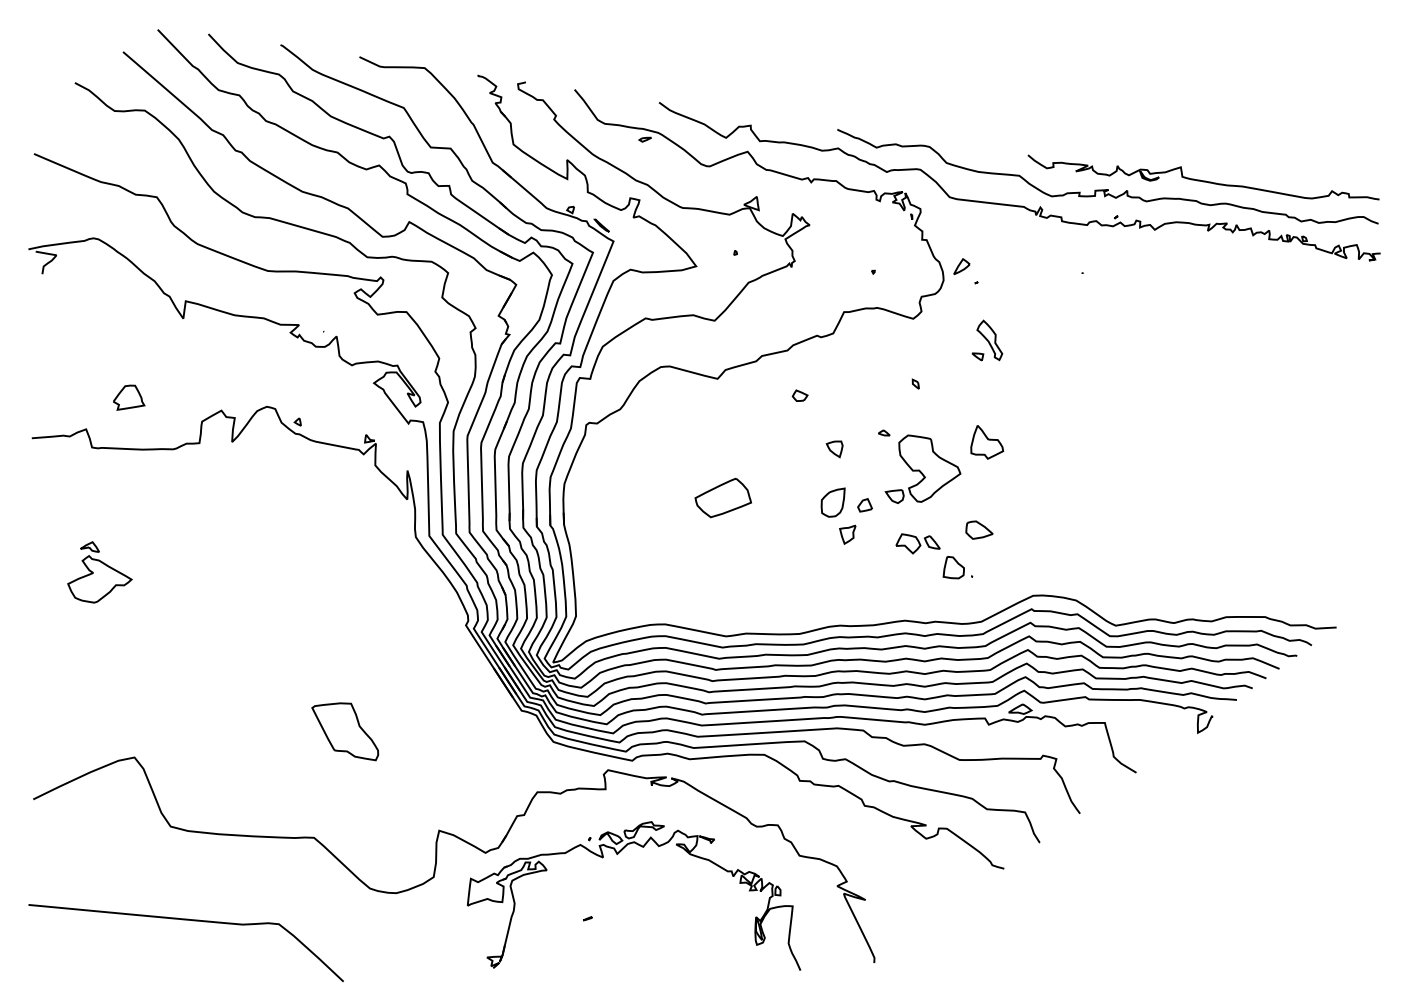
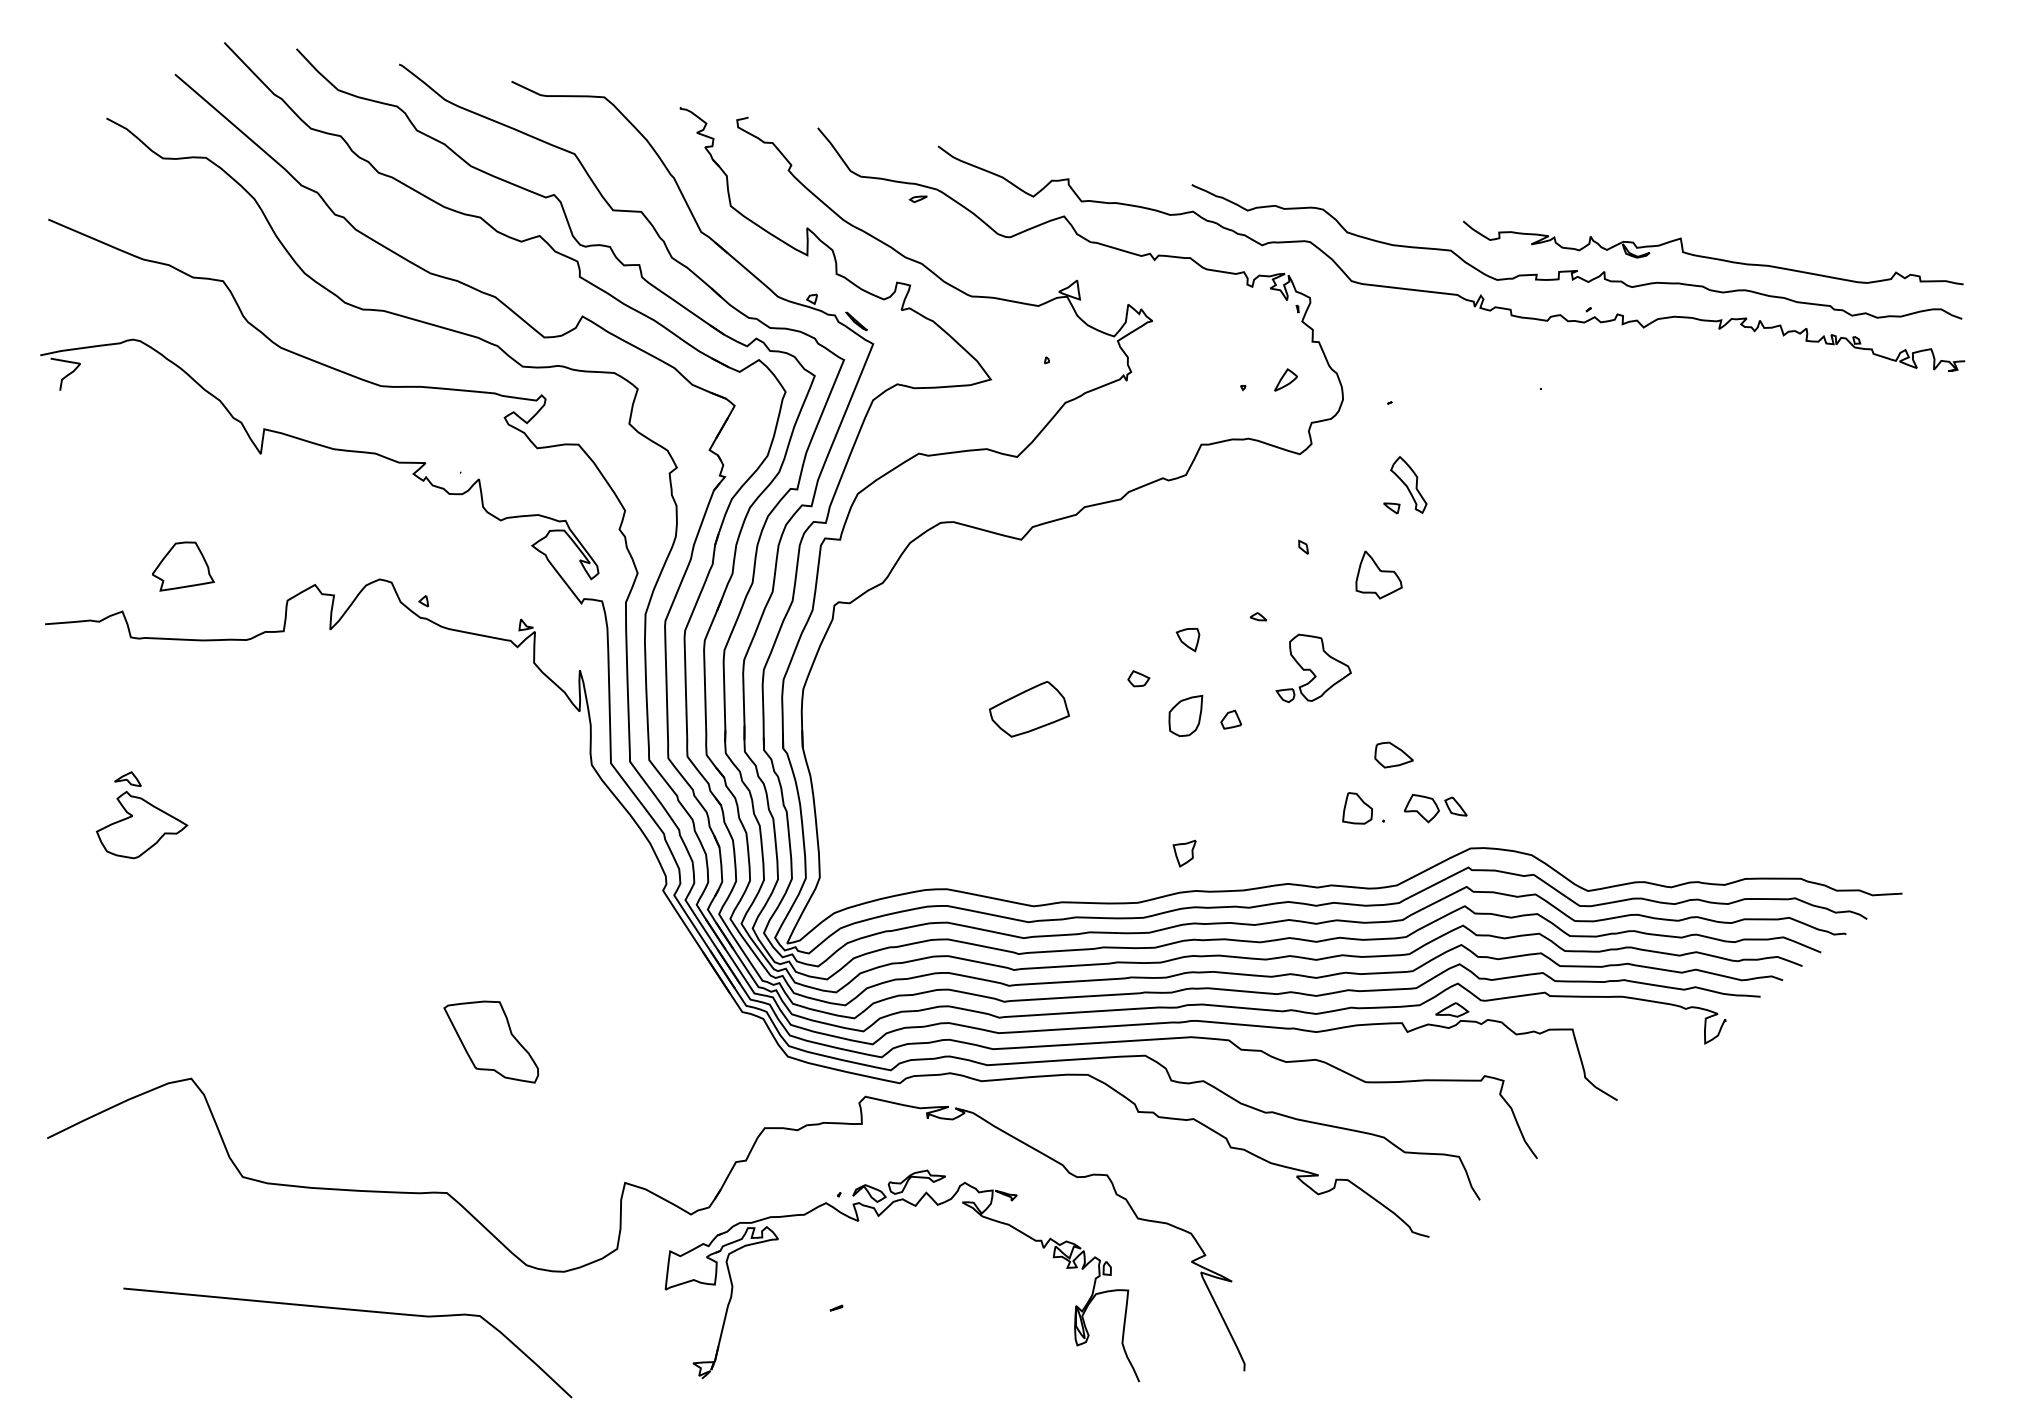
part: (961, 266) -> (1285, 379), moved
part: (799, 395) -> (1138, 678), moved
part: (129, 397) -> (183, 566), size x1.4
part: (986, 441) -> (1378, 574), moved
part: (922, 469) -> (1313, 668), size x0.7
part: (847, 534) -> (1184, 853), moved
part: (917, 543) -> (1435, 808), moved
curve: (185, 920) -> (347, 1310), moved

